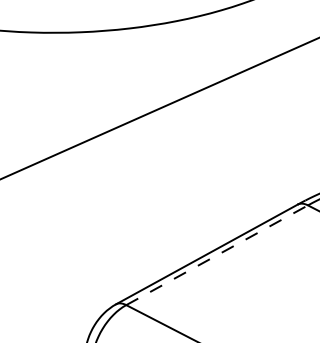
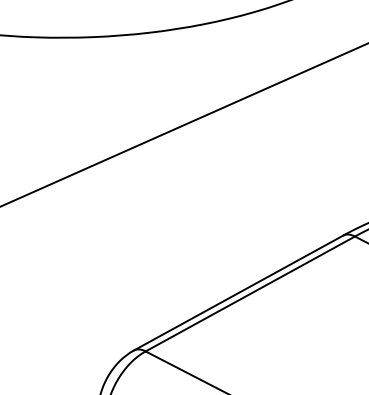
line: (217, 254) -> (250, 293), dashed -> solid

